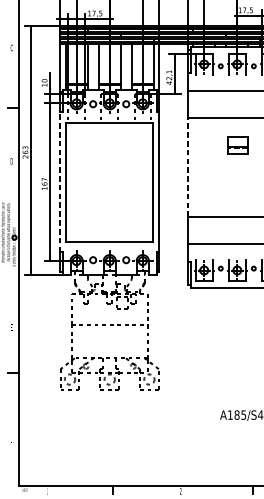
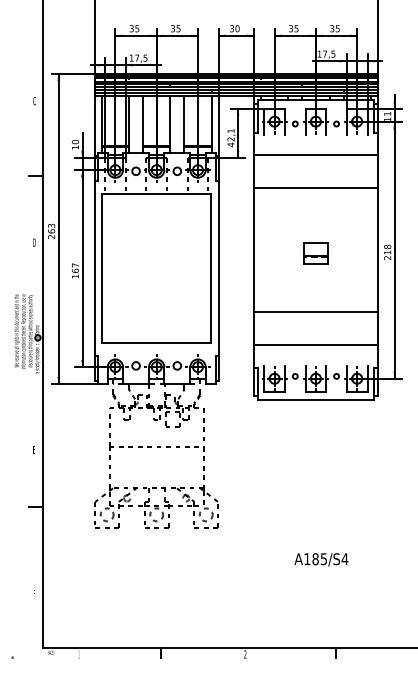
part: (237, 145) -> (315, 253), moved
line: (188, 167) -> (254, 250), dashed -> solid
line: (59, 182) -> (94, 268), dashed -> solid

